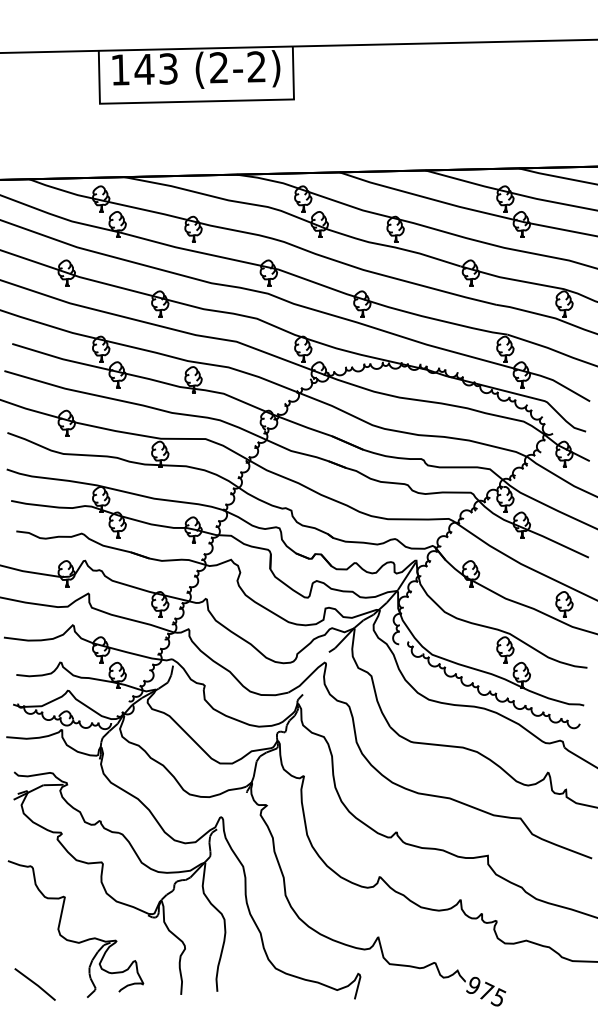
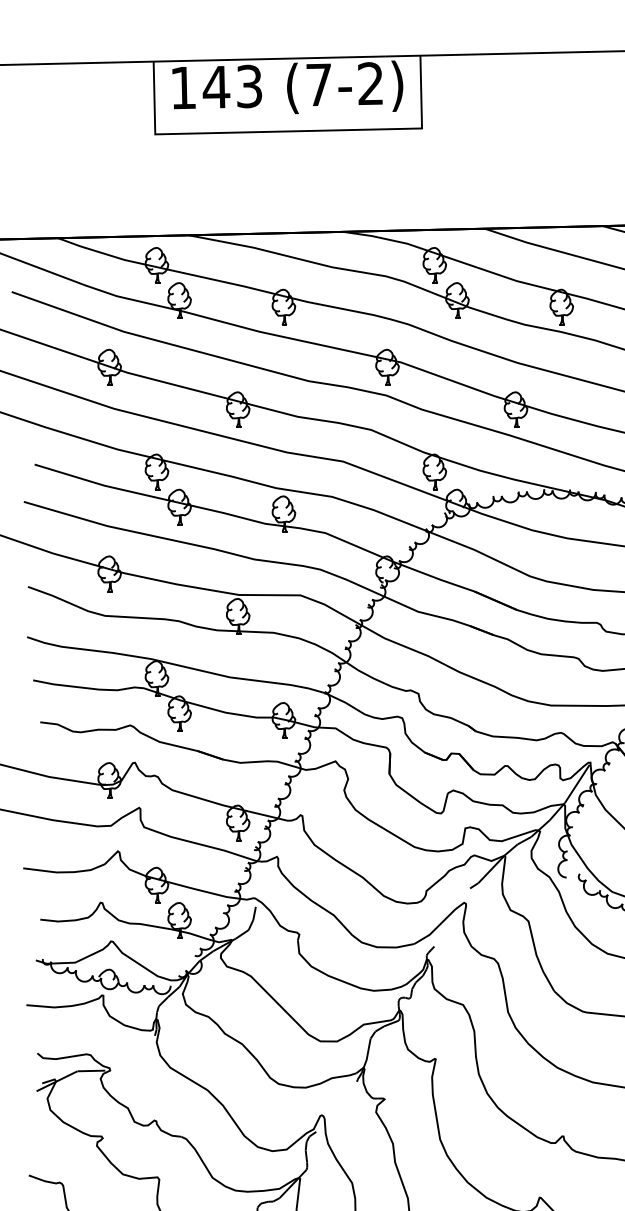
text: (218, 67) -> (318, 84), (2-2) -> (7-2)

